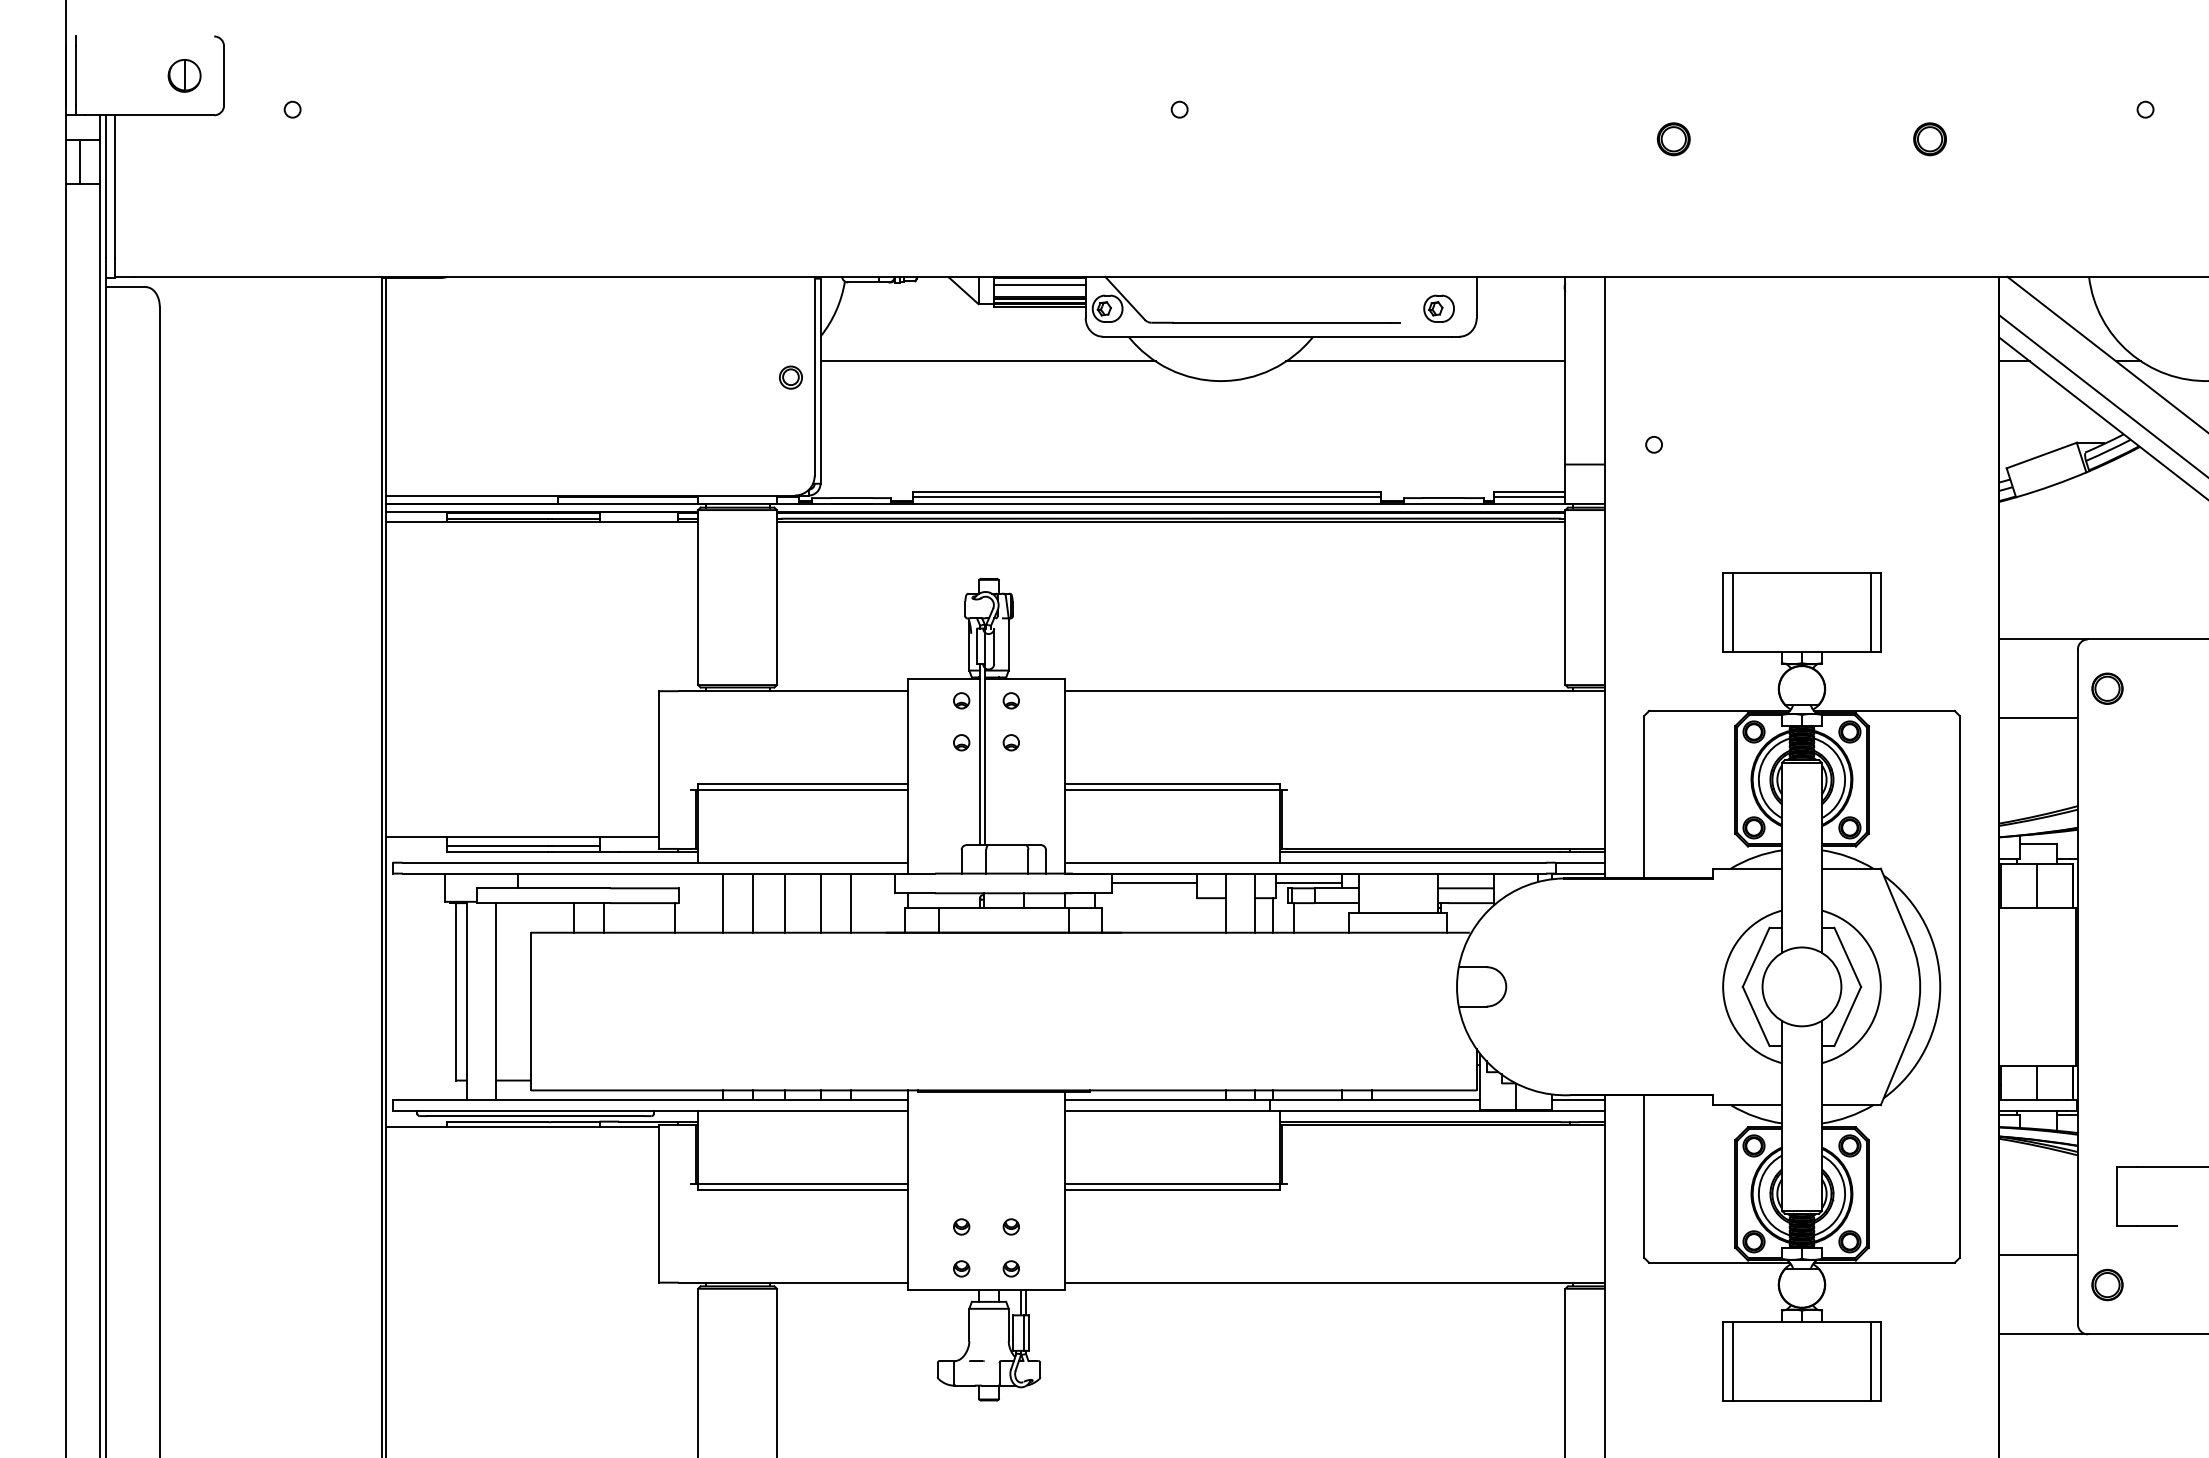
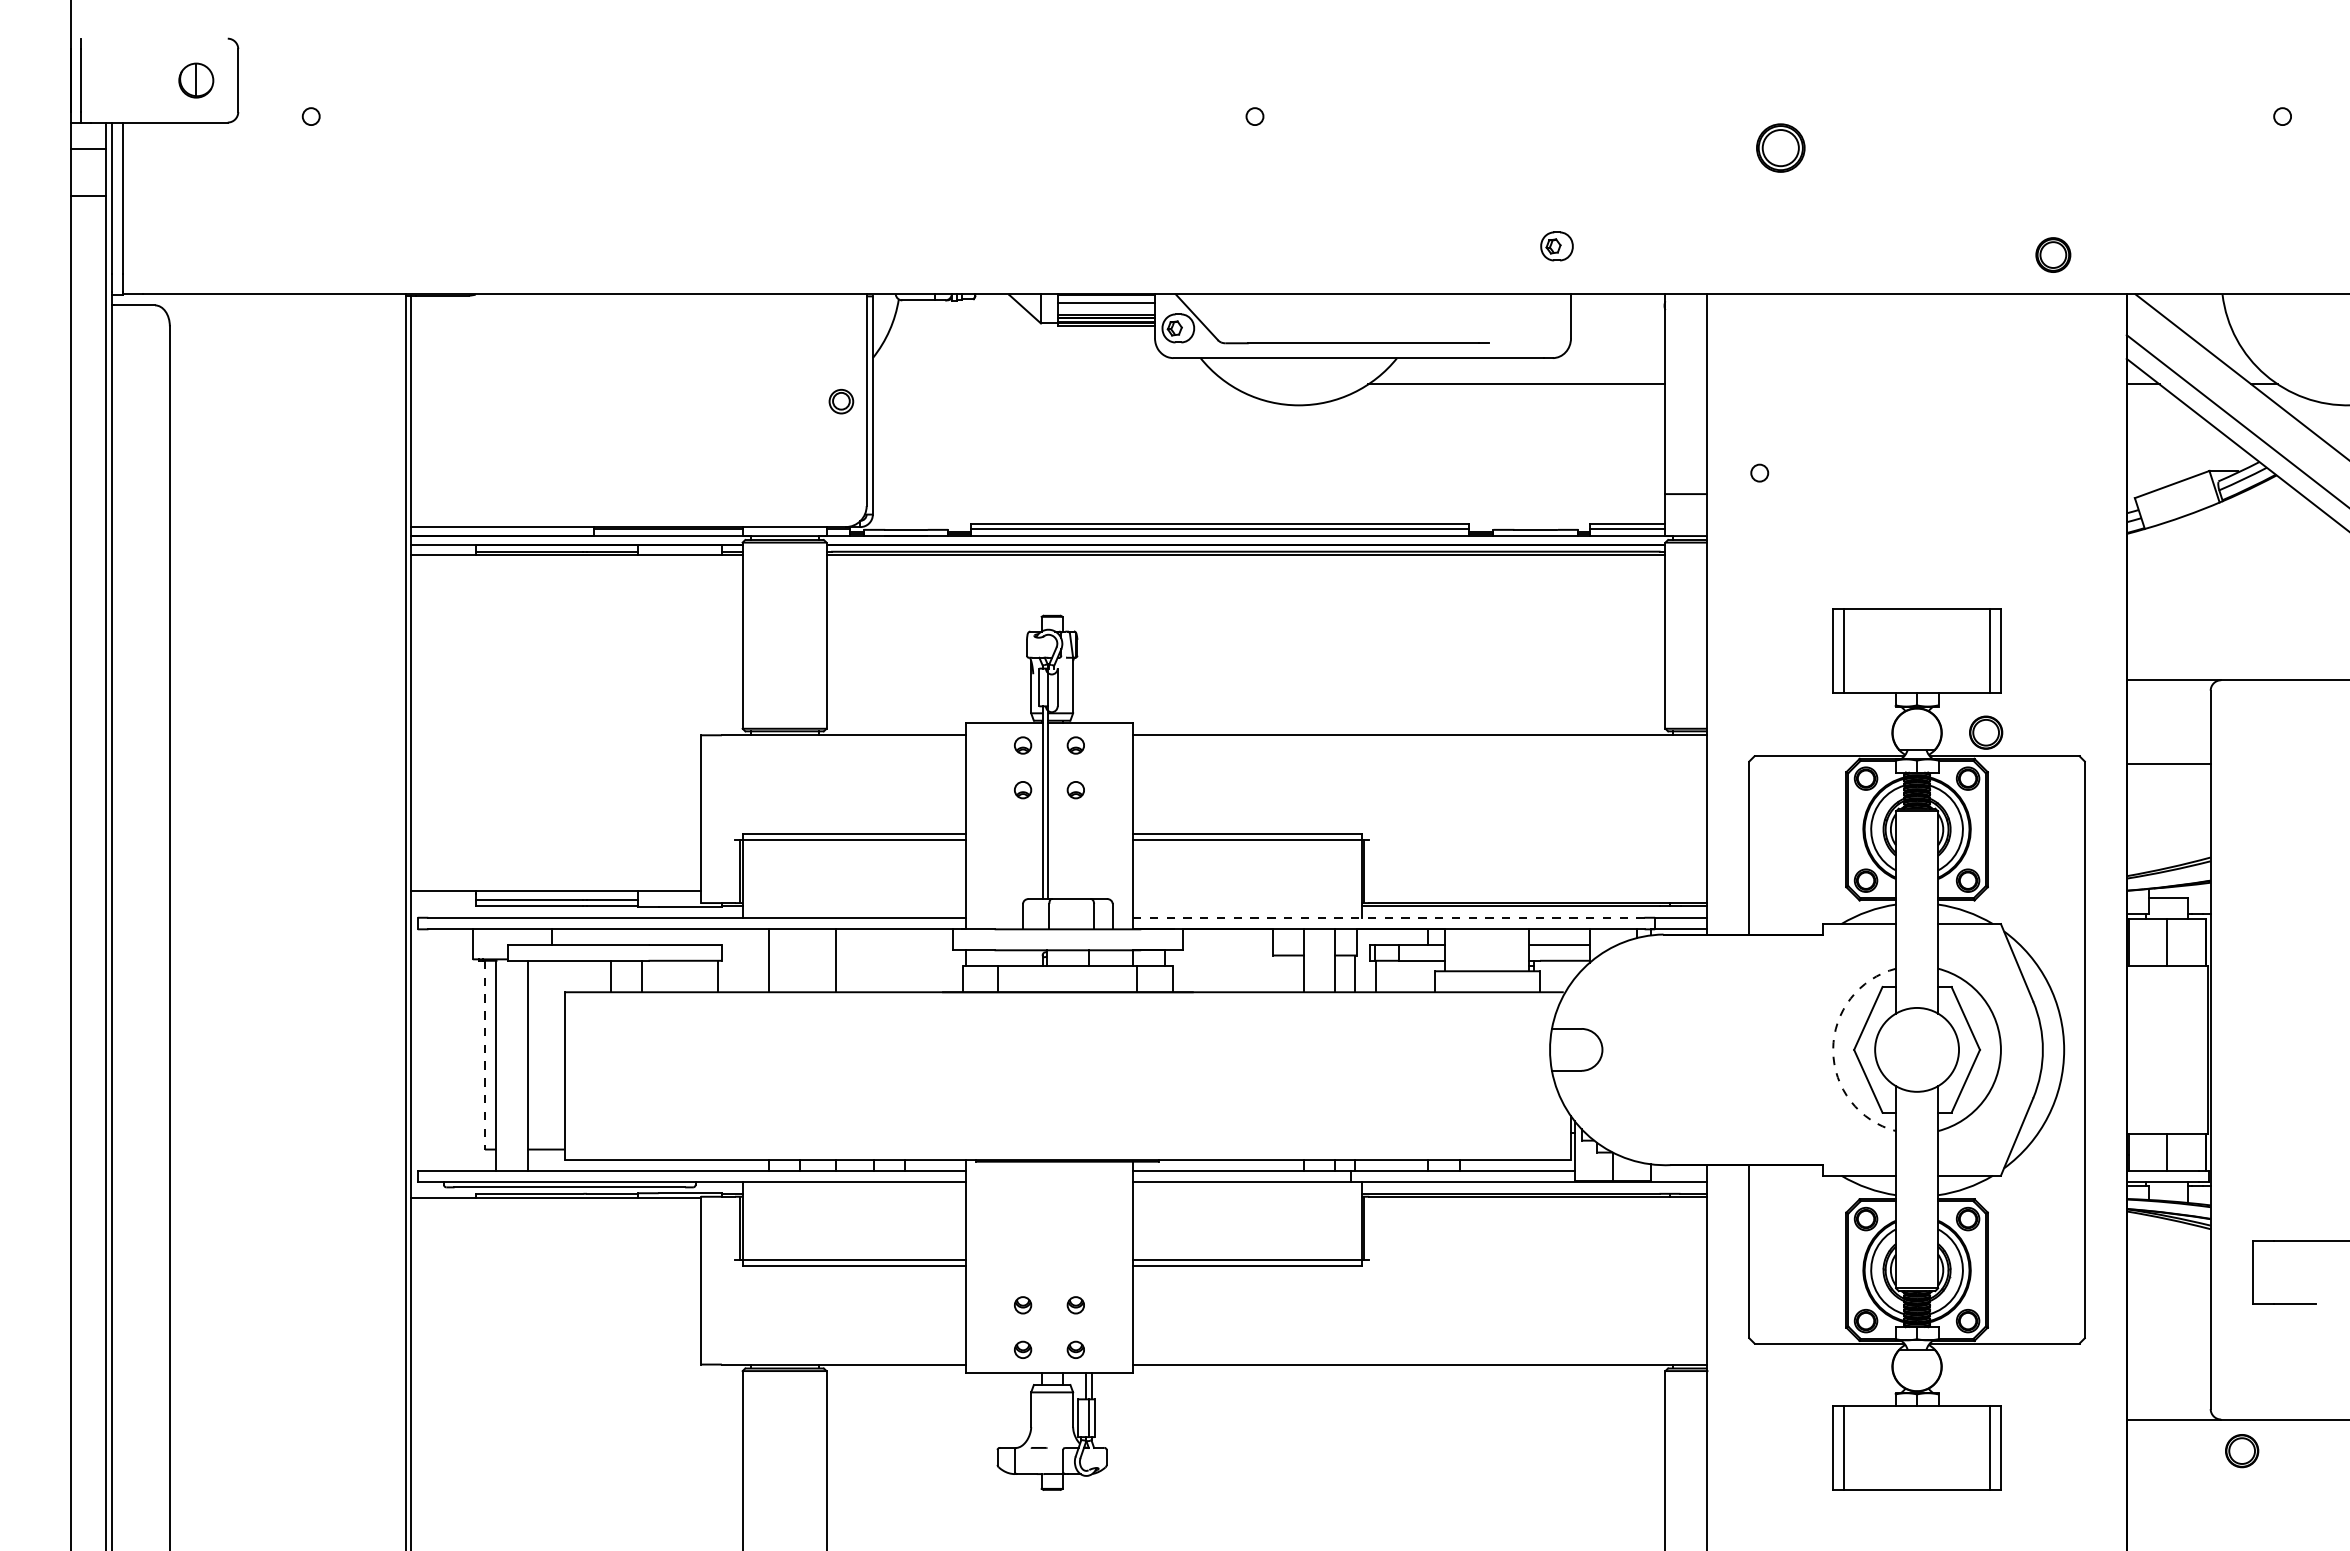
part: (1673, 138) -> (1780, 147), size x1.4
part: (1930, 138) -> (2053, 254), moved
line: (80, 161) -> (85, 171), removed
part: (1438, 308) -> (1556, 246), moved
line: (987, 361) -> (1050, 384), removed
part: (2107, 688) -> (1986, 732), moved
line: (1306, 862) -> (1389, 917), solid -> dashed
line: (1154, 883) -> (1228, 939), removed
line: (1308, 883) -> (1392, 939), removed
line: (752, 902) -> (800, 960), removed
line: (821, 902) -> (873, 960), removed
line: (851, 902) -> (905, 960), removed
arc: (1723, 986) -> (1833, 1049), solid -> dashed
line: (456, 992) -> (485, 1055), solid -> dashed
line: (1578, 1100) -> (1679, 1170), removed
line: (2038, 1255) -> (2168, 1335), removed
part: (2107, 1285) -> (2242, 1451), moved

